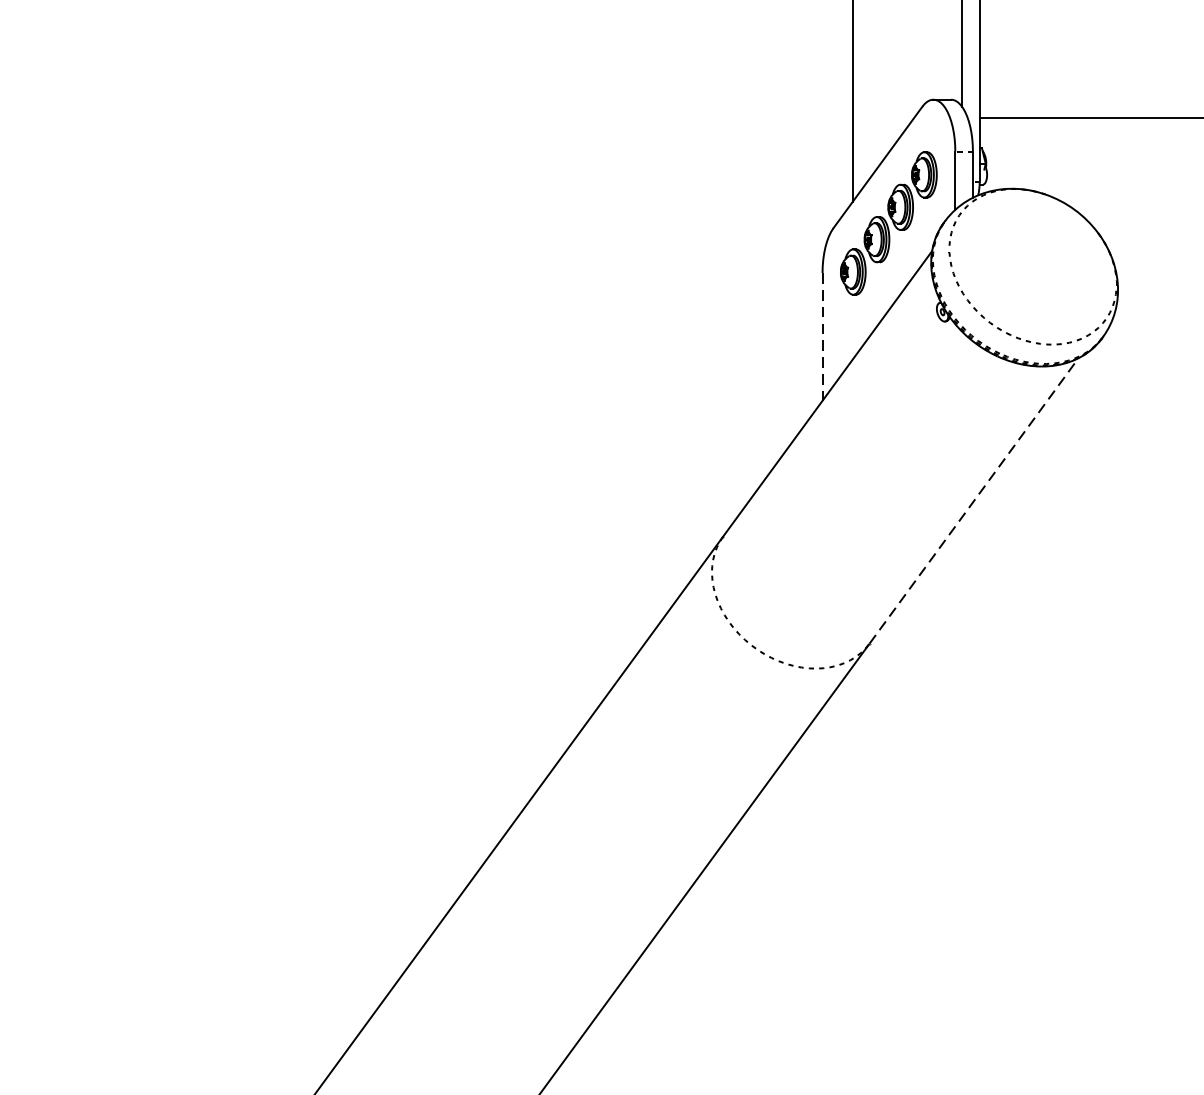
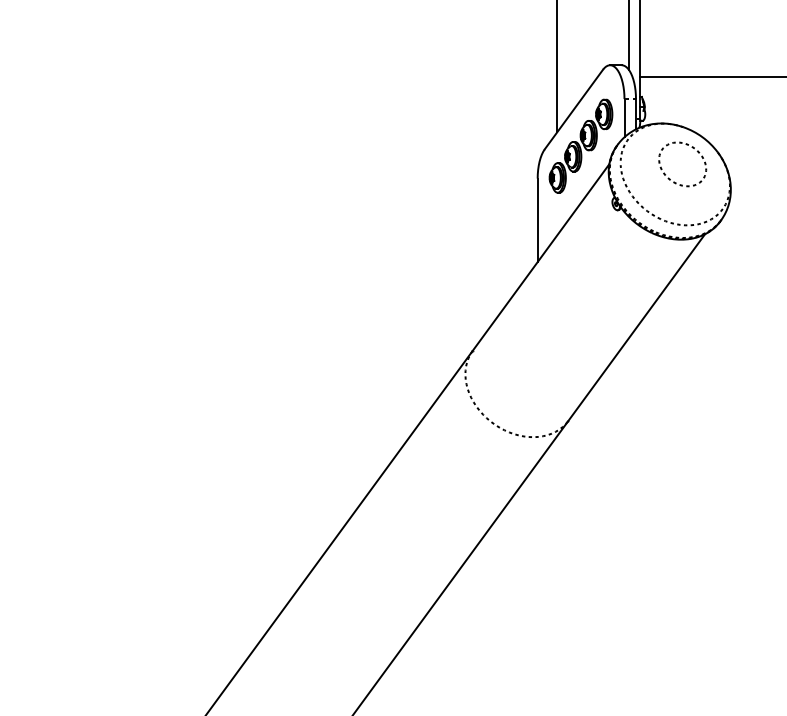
part: (1025, 272) -> (670, 178), added
line: (822, 337) -> (537, 220), dashed -> solid
line: (973, 500) -> (636, 327), dashed -> solid

